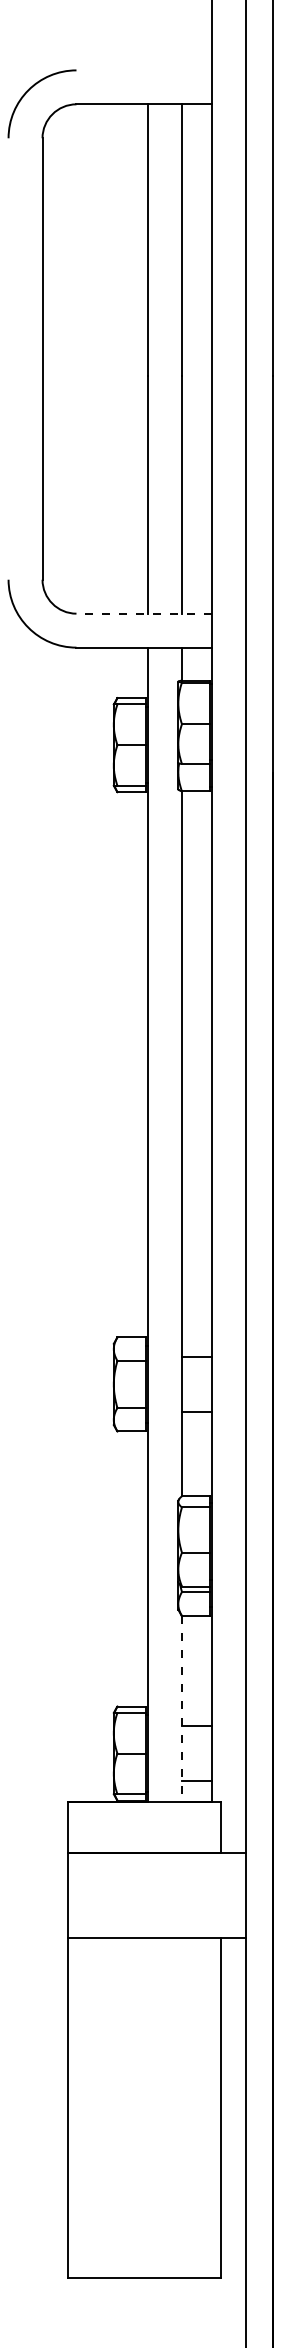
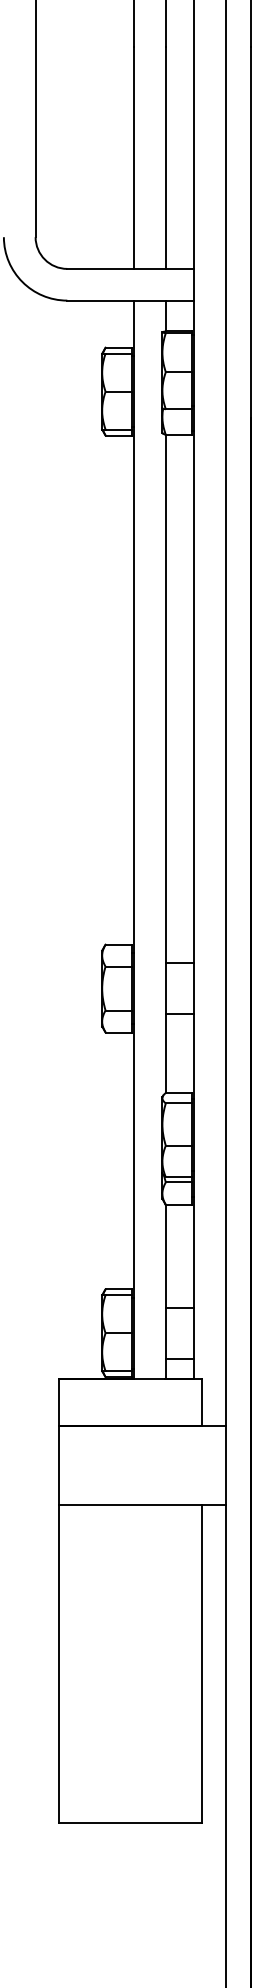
line: (144, 613) -> (130, 268), dashed -> solid
line: (181, 1709) -> (165, 1292), dashed -> solid

